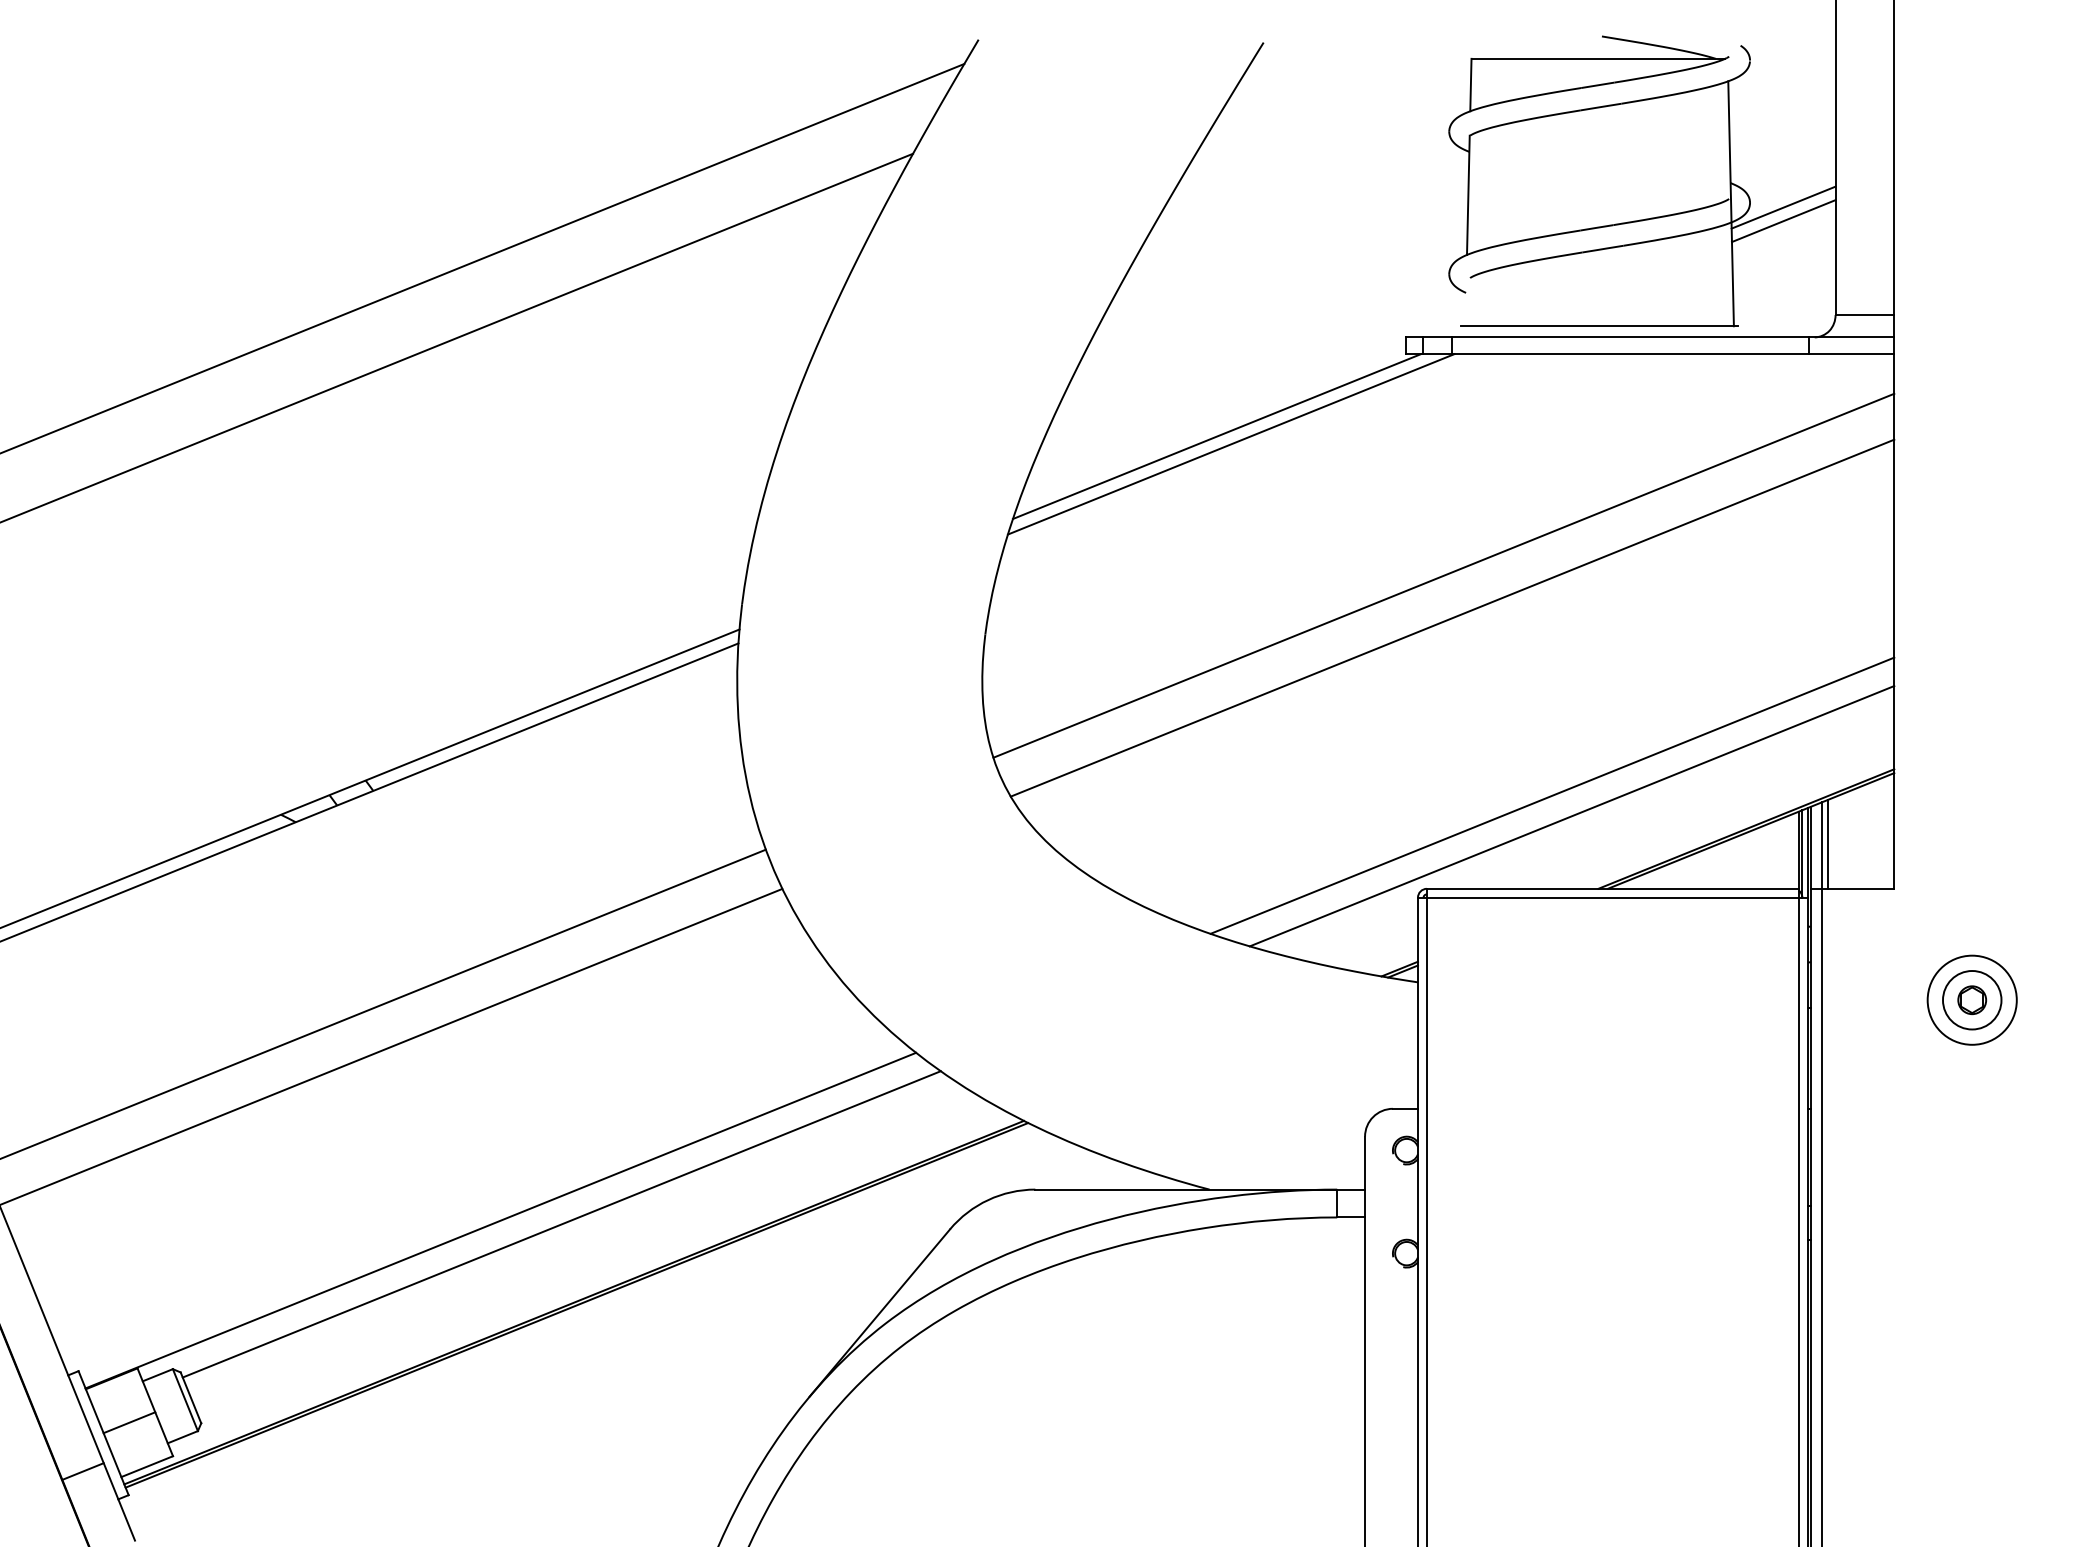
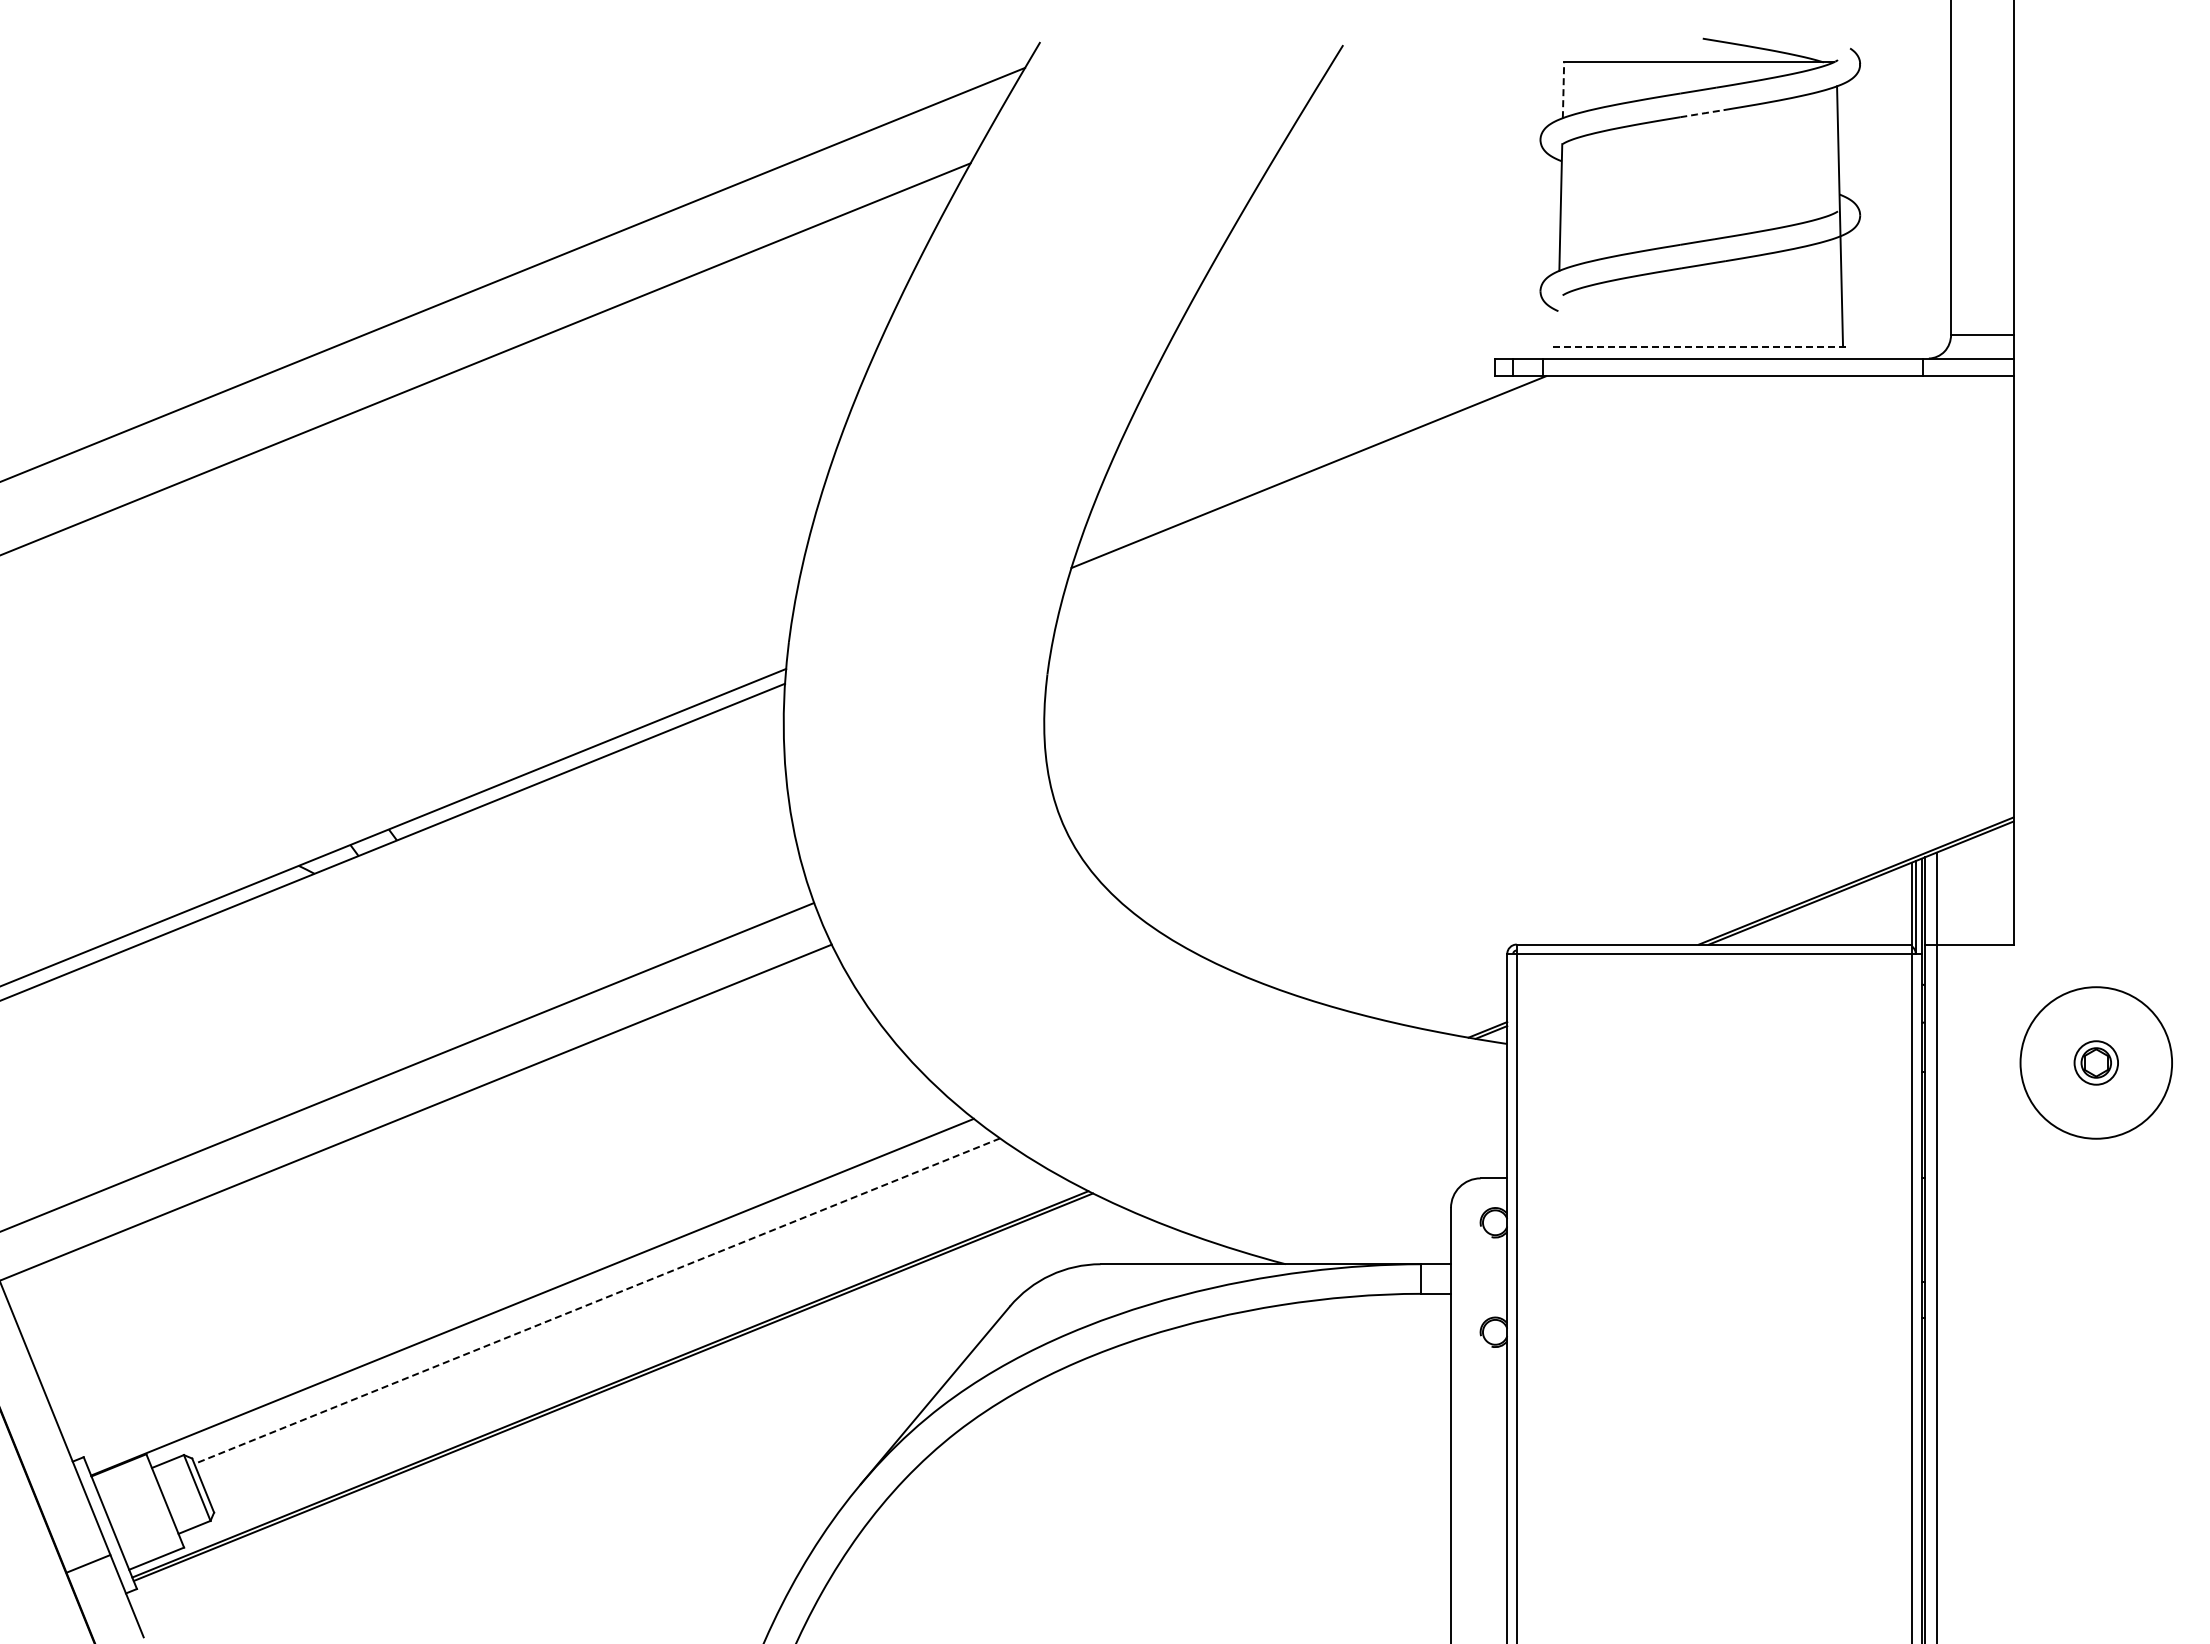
line: (1470, 85) -> (1563, 90), solid -> dashed
line: (1601, 106) -> (1702, 113), solid -> dashed
line: (1783, 207) -> (1895, 220), removed
line: (1784, 220) -> (1896, 234), removed
line: (1599, 326) -> (1700, 346), solid -> dashed
line: (1216, 436) -> (1293, 463), removed
line: (1443, 575) -> (1534, 611), removed
line: (1452, 617) -> (1543, 656), removed
line: (1551, 795) -> (1649, 845), removed
line: (1571, 816) -> (1670, 867), removed
line: (1827, 844) -> (1942, 897), removed
circle: (1971, 999) -> (2095, 1062), size x1.6
circle: (1972, 999) -> (2096, 1062), size x0.7
line: (561, 1224) -> (596, 1301), solid -> dashed
line: (129, 1422) -> (137, 1511), removed

